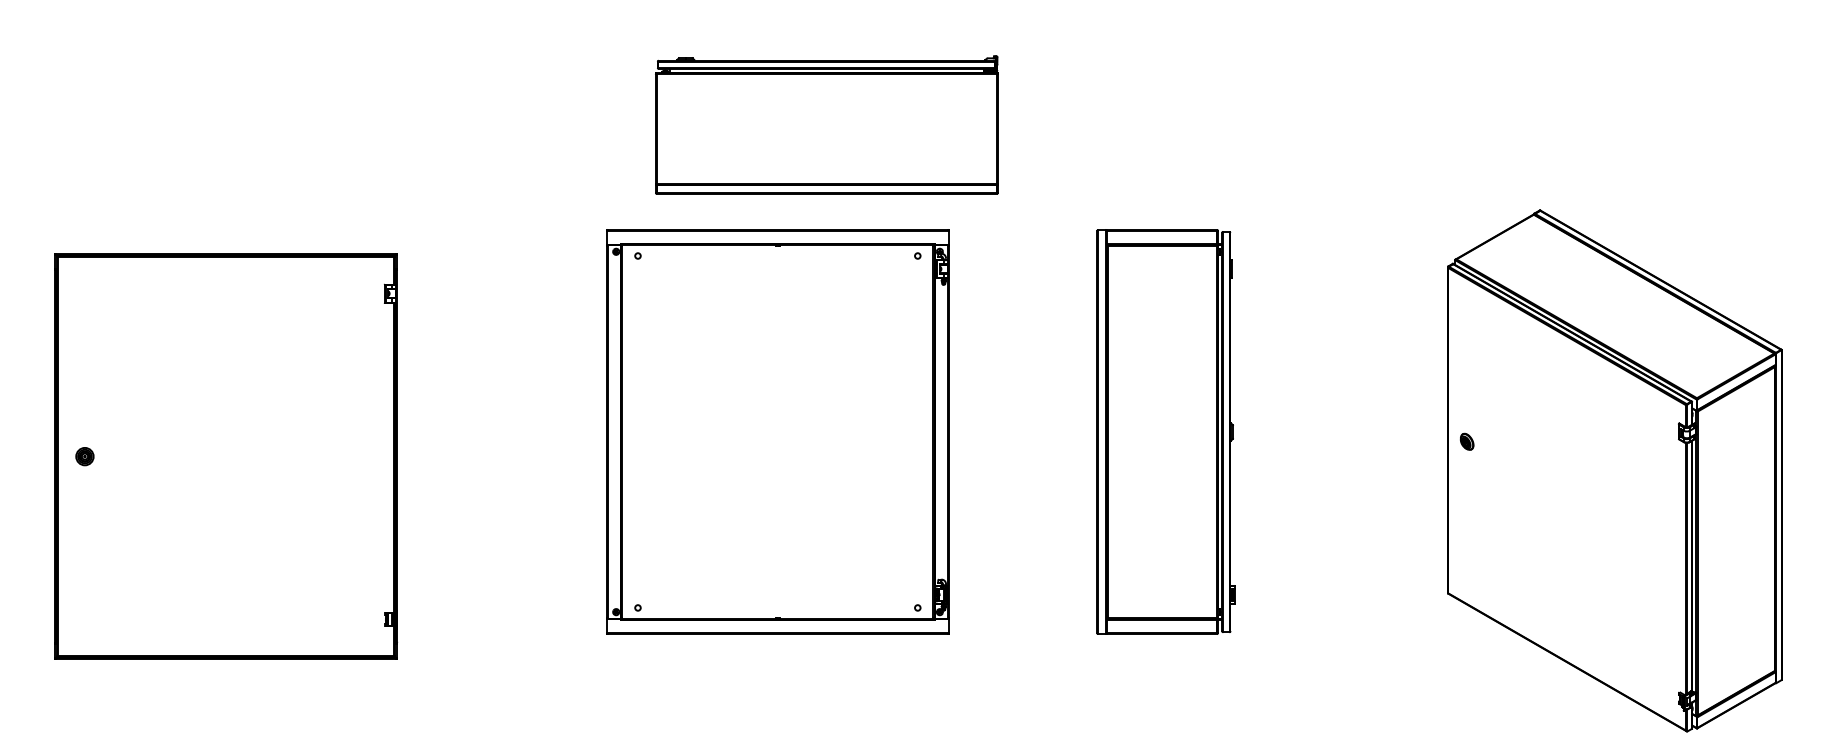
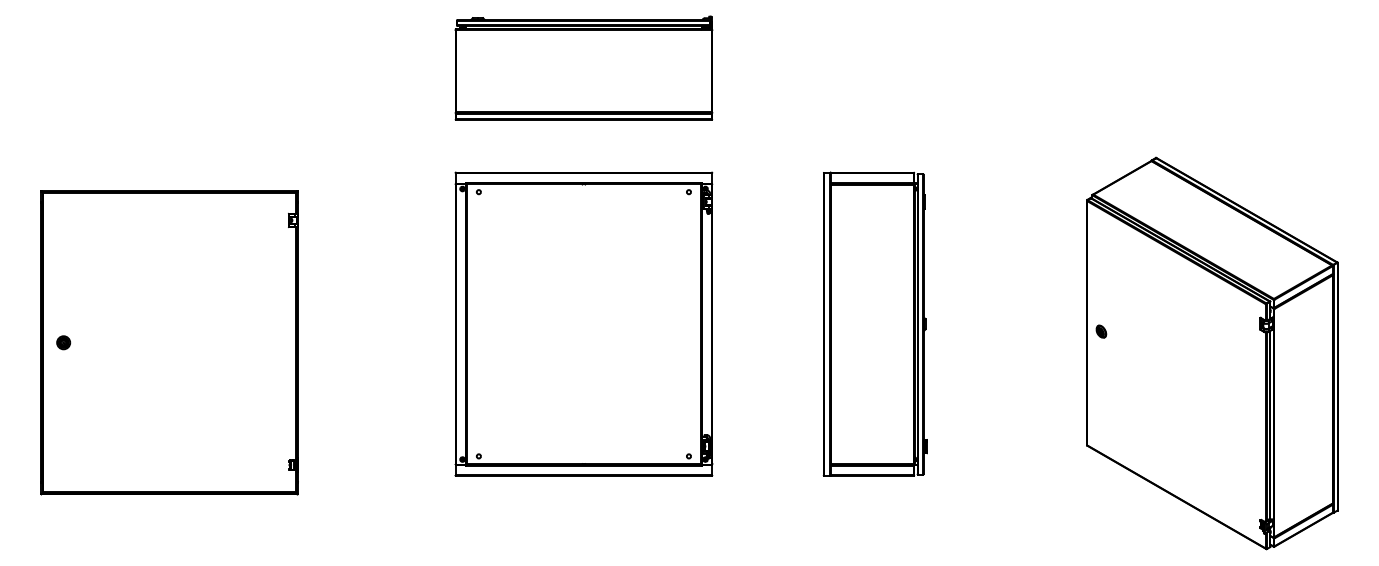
part: (826, 124) -> (583, 67), moved

